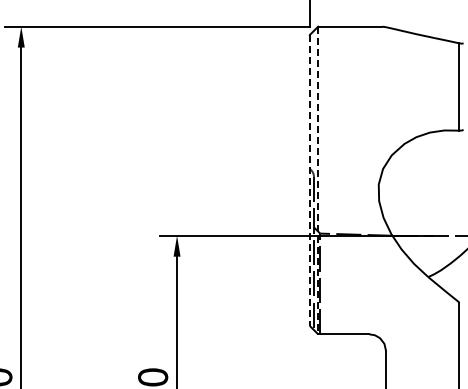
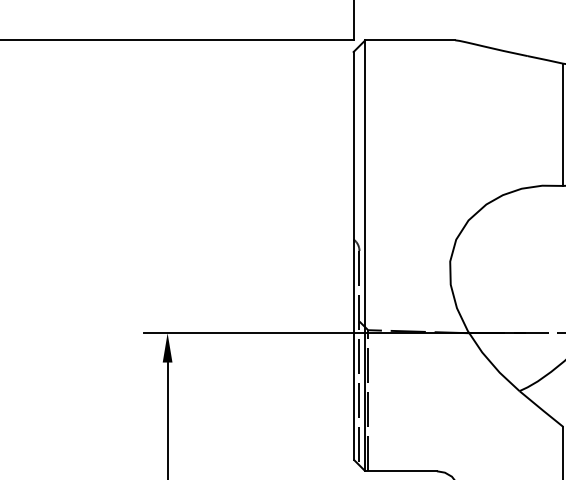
line: (309, 180) -> (353, 255), dashed -> solid
line: (318, 180) -> (365, 255), dashed -> solid

